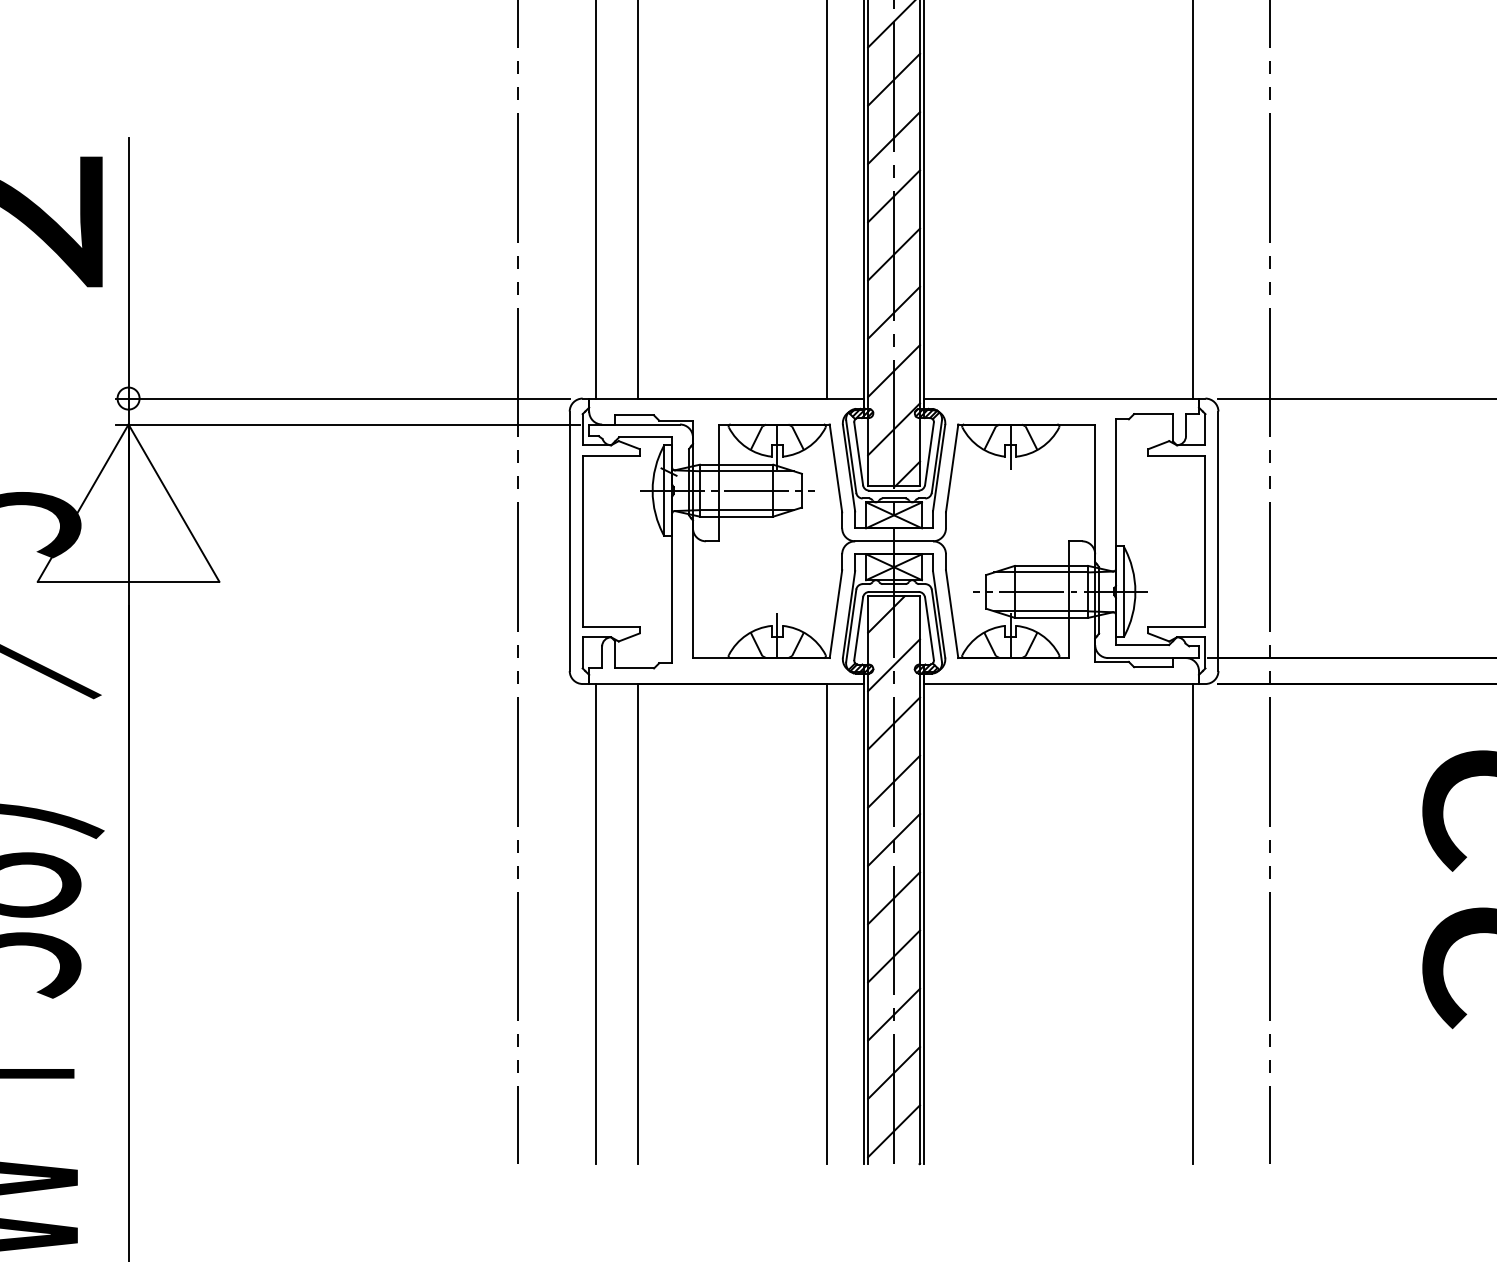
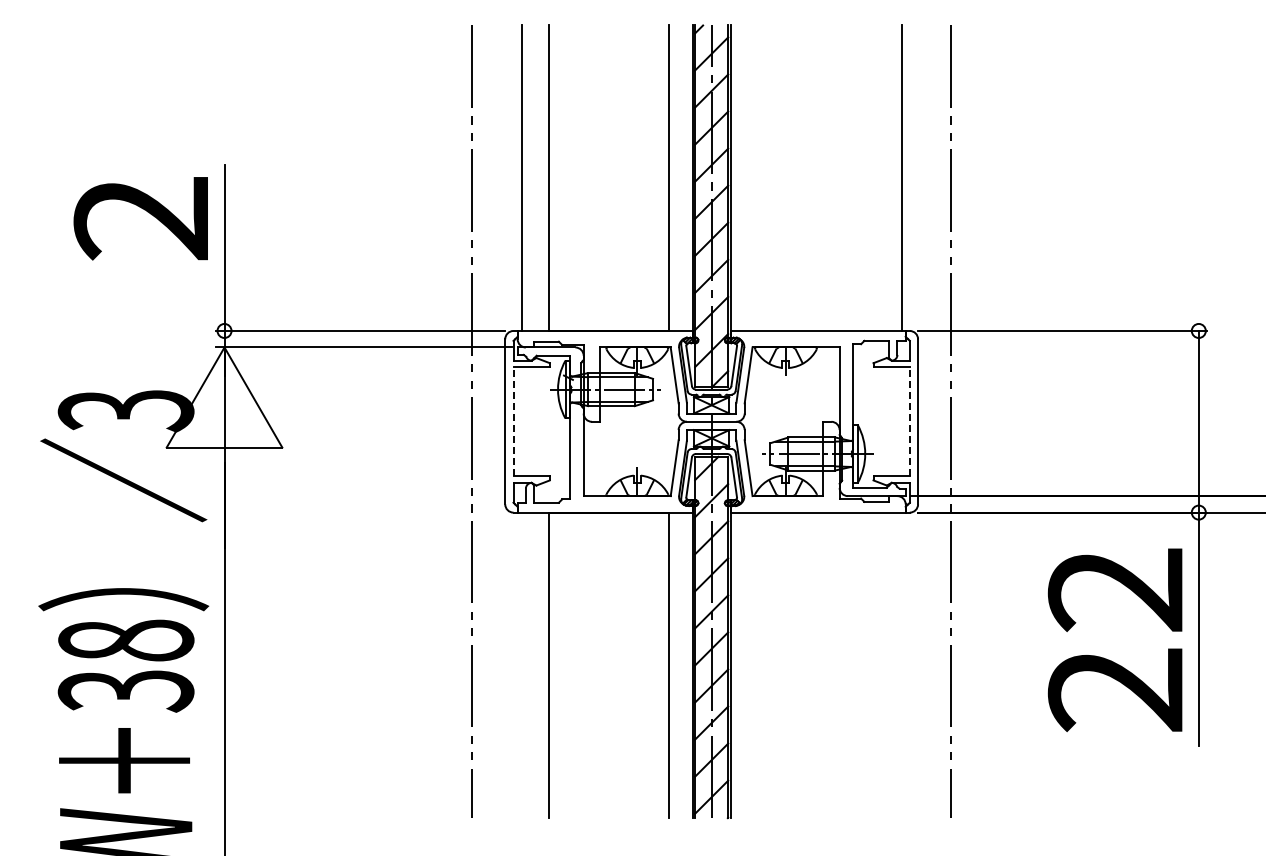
line: (582, 540) -> (513, 421), solid -> dashed
line: (1204, 540) -> (909, 421), solid -> dashed
line: (595, 924) -> (521, 665), removed
line: (1192, 924) -> (901, 665), removed

